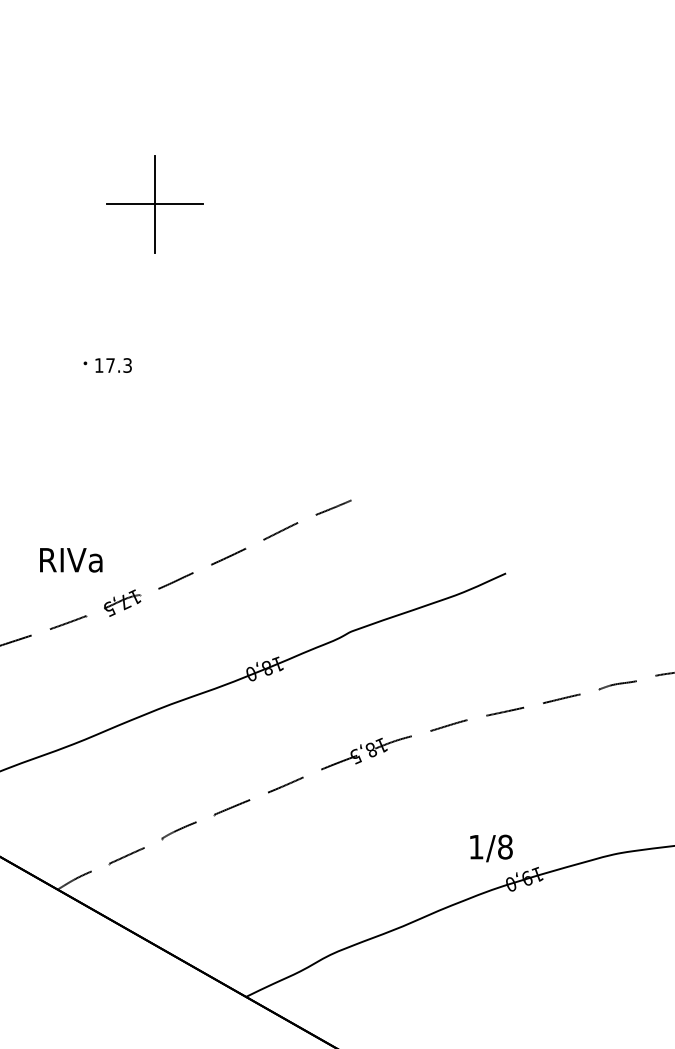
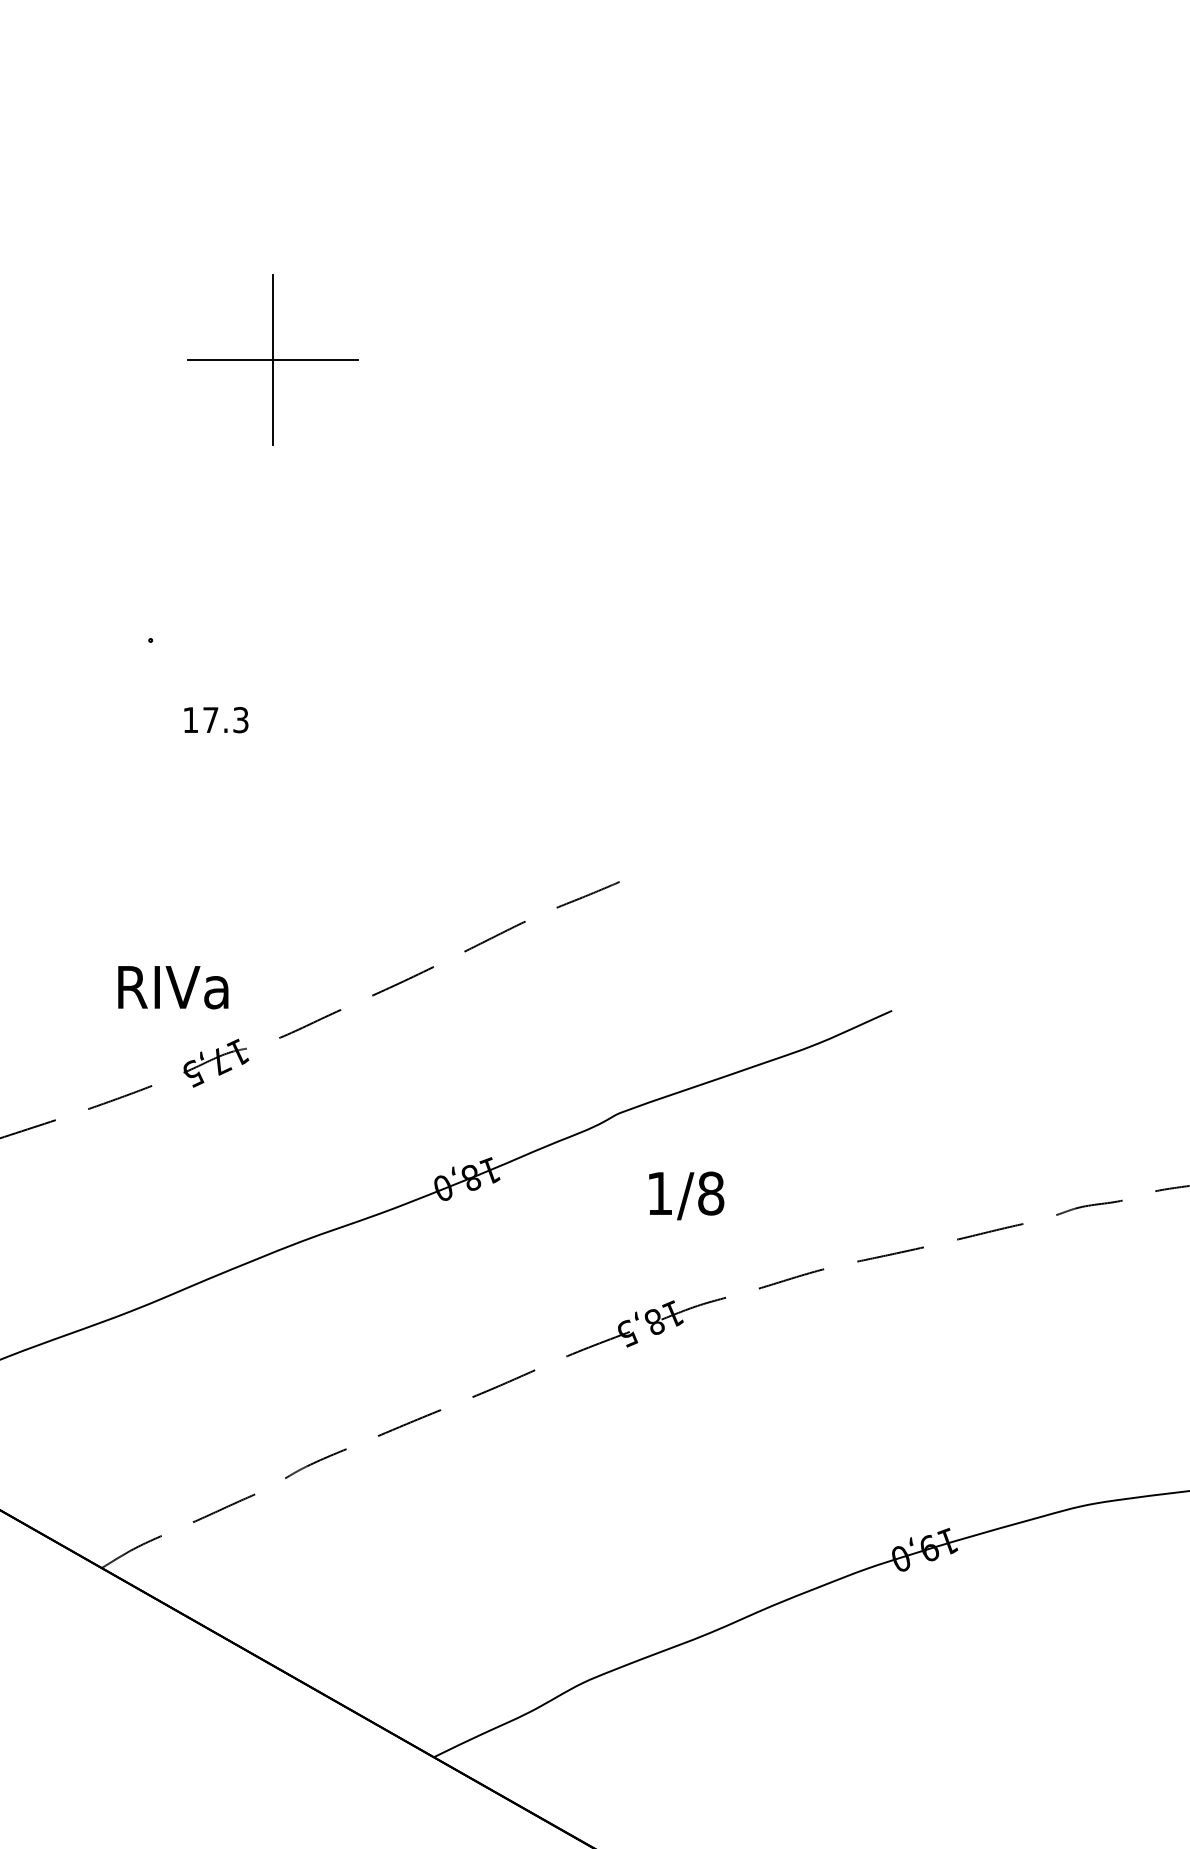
text: (113, 365) -> (216, 720), moved
text: (71, 560) -> (173, 987), moved
text: (491, 848) -> (686, 1195), moved

